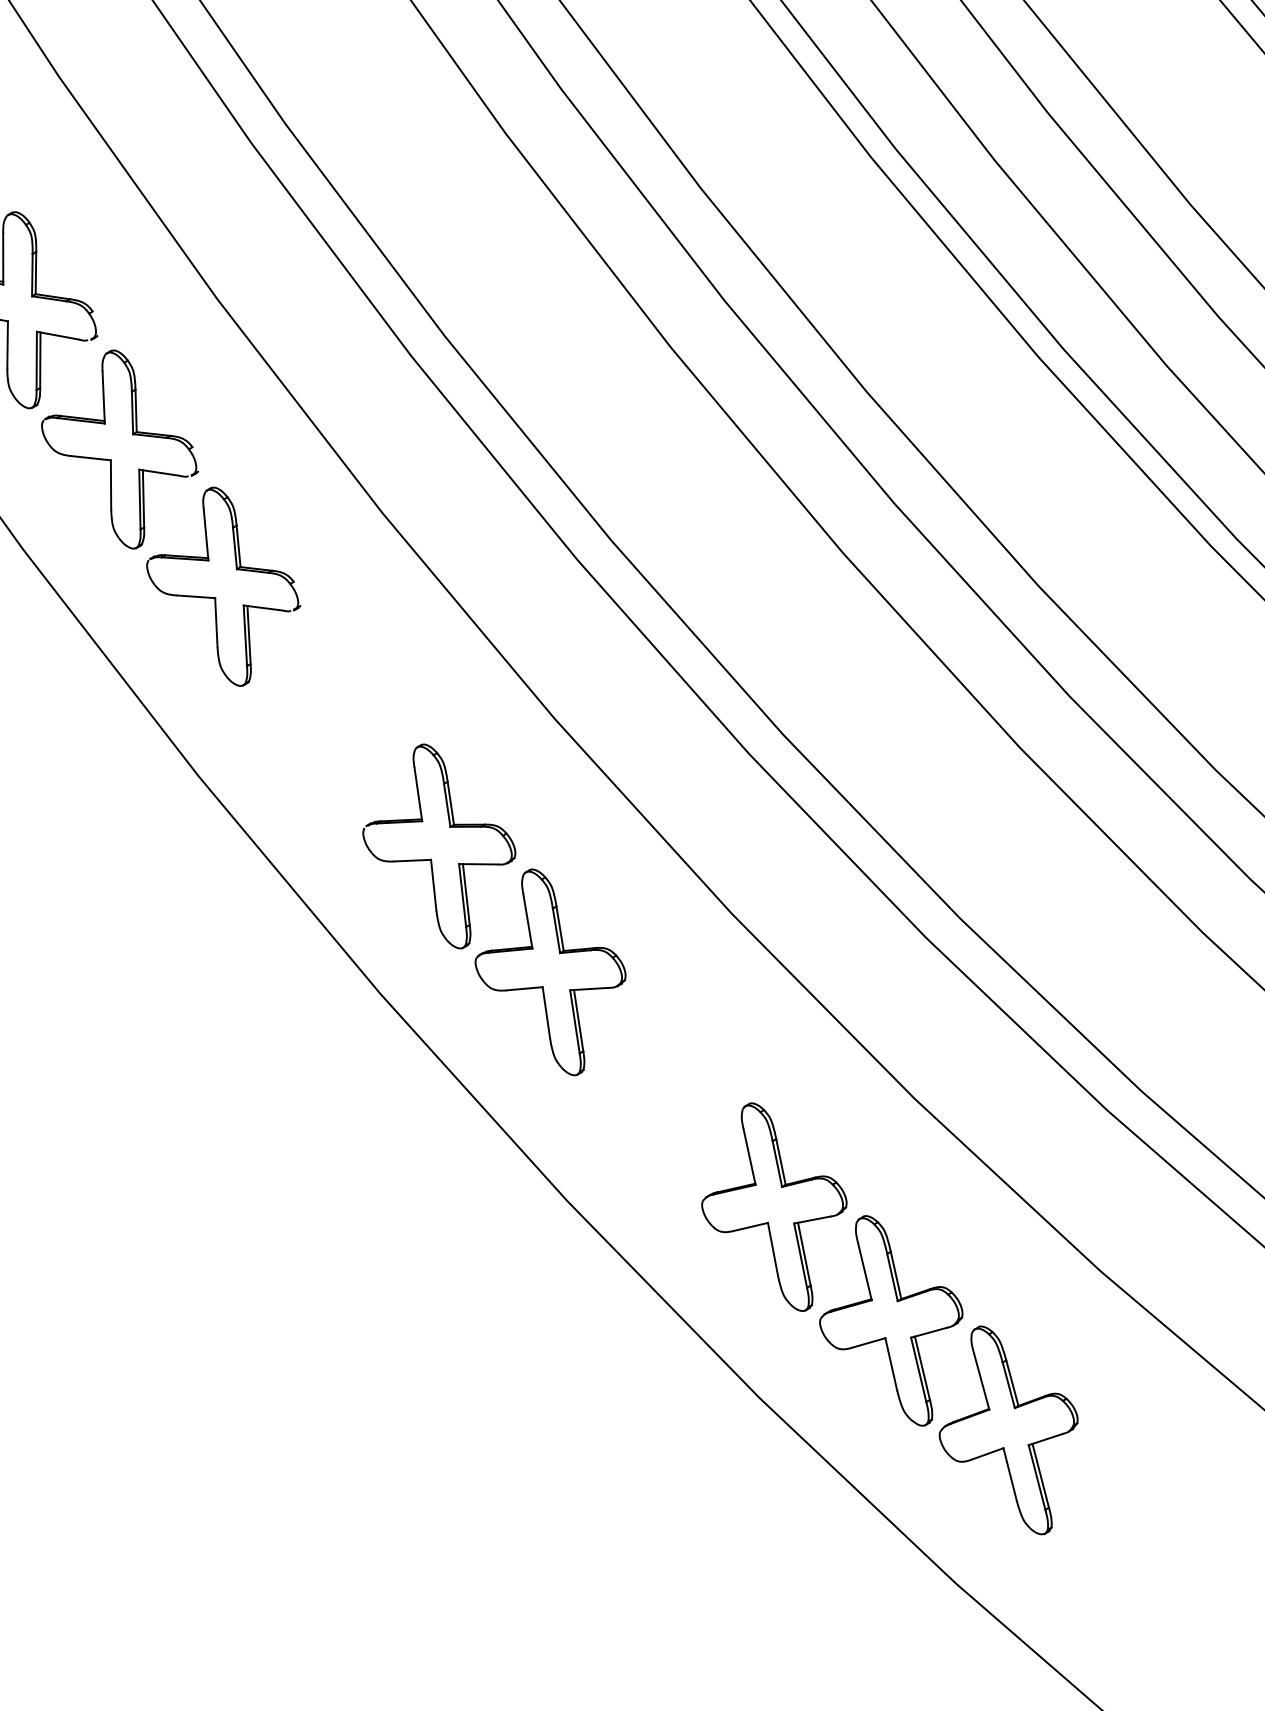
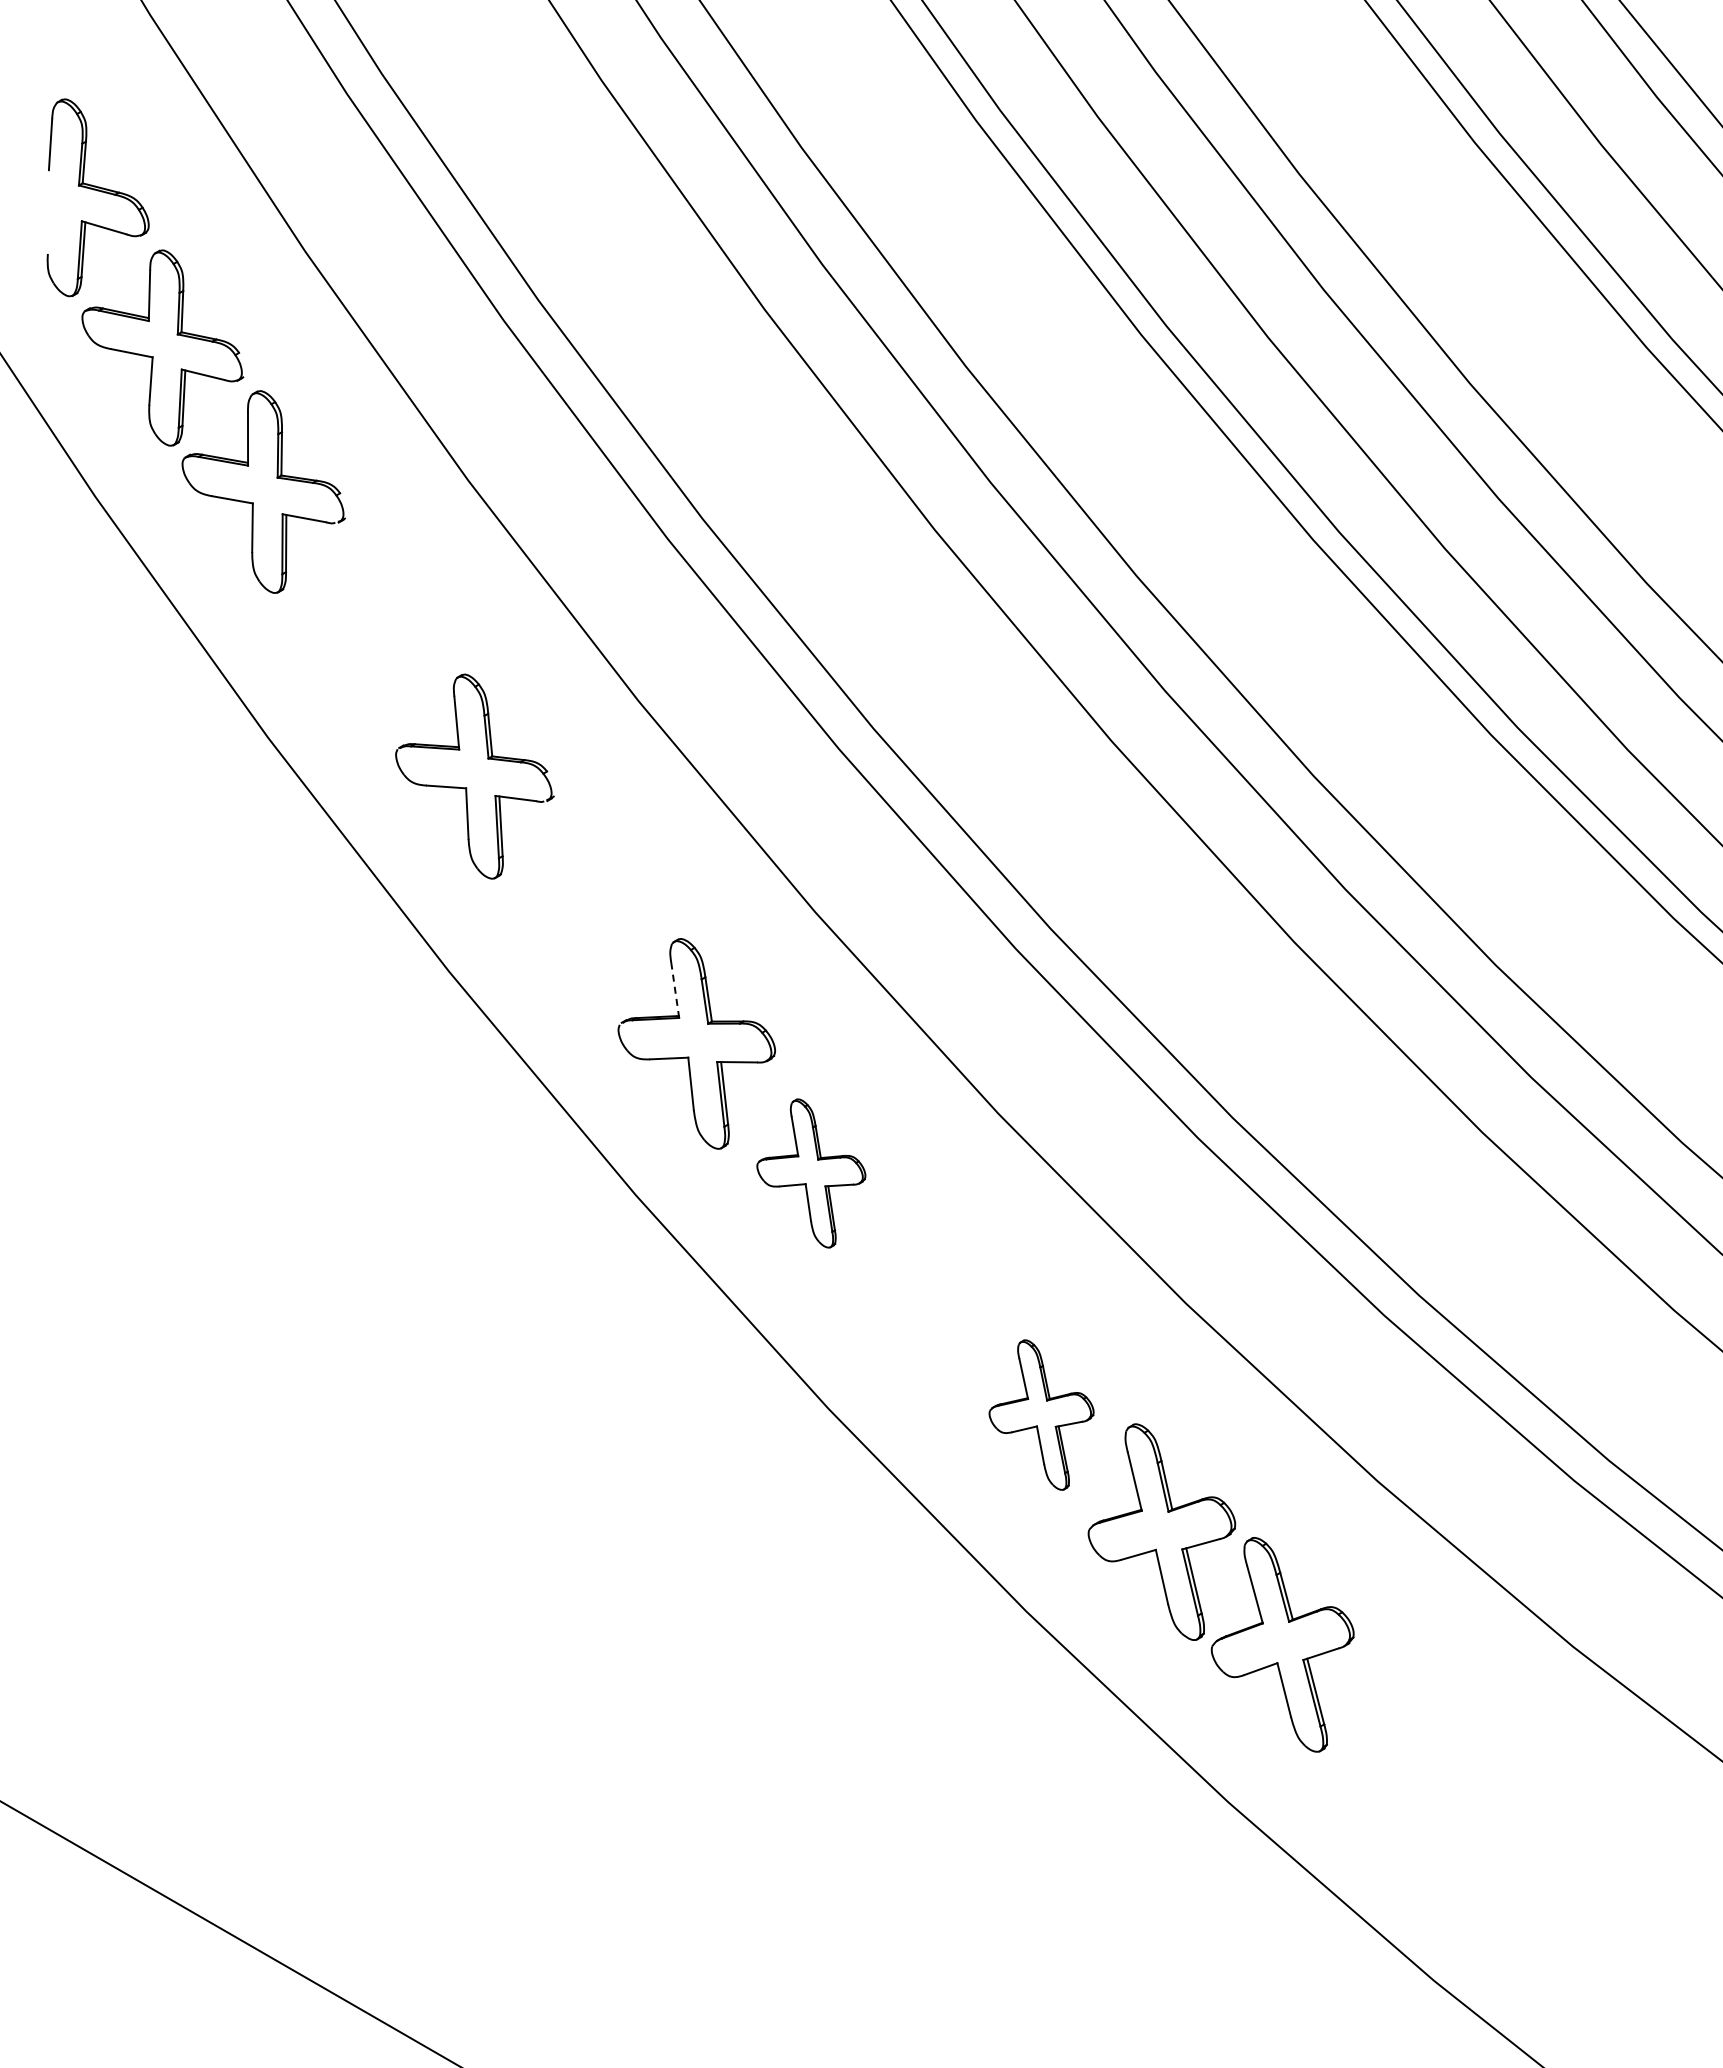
part: (111, 459) -> (359, 645), removed
line: (418, 794) -> (675, 990), solid -> dashed
part: (550, 972) -> (811, 1173), size x0.7
part: (774, 1206) -> (1041, 1414), size x0.7

